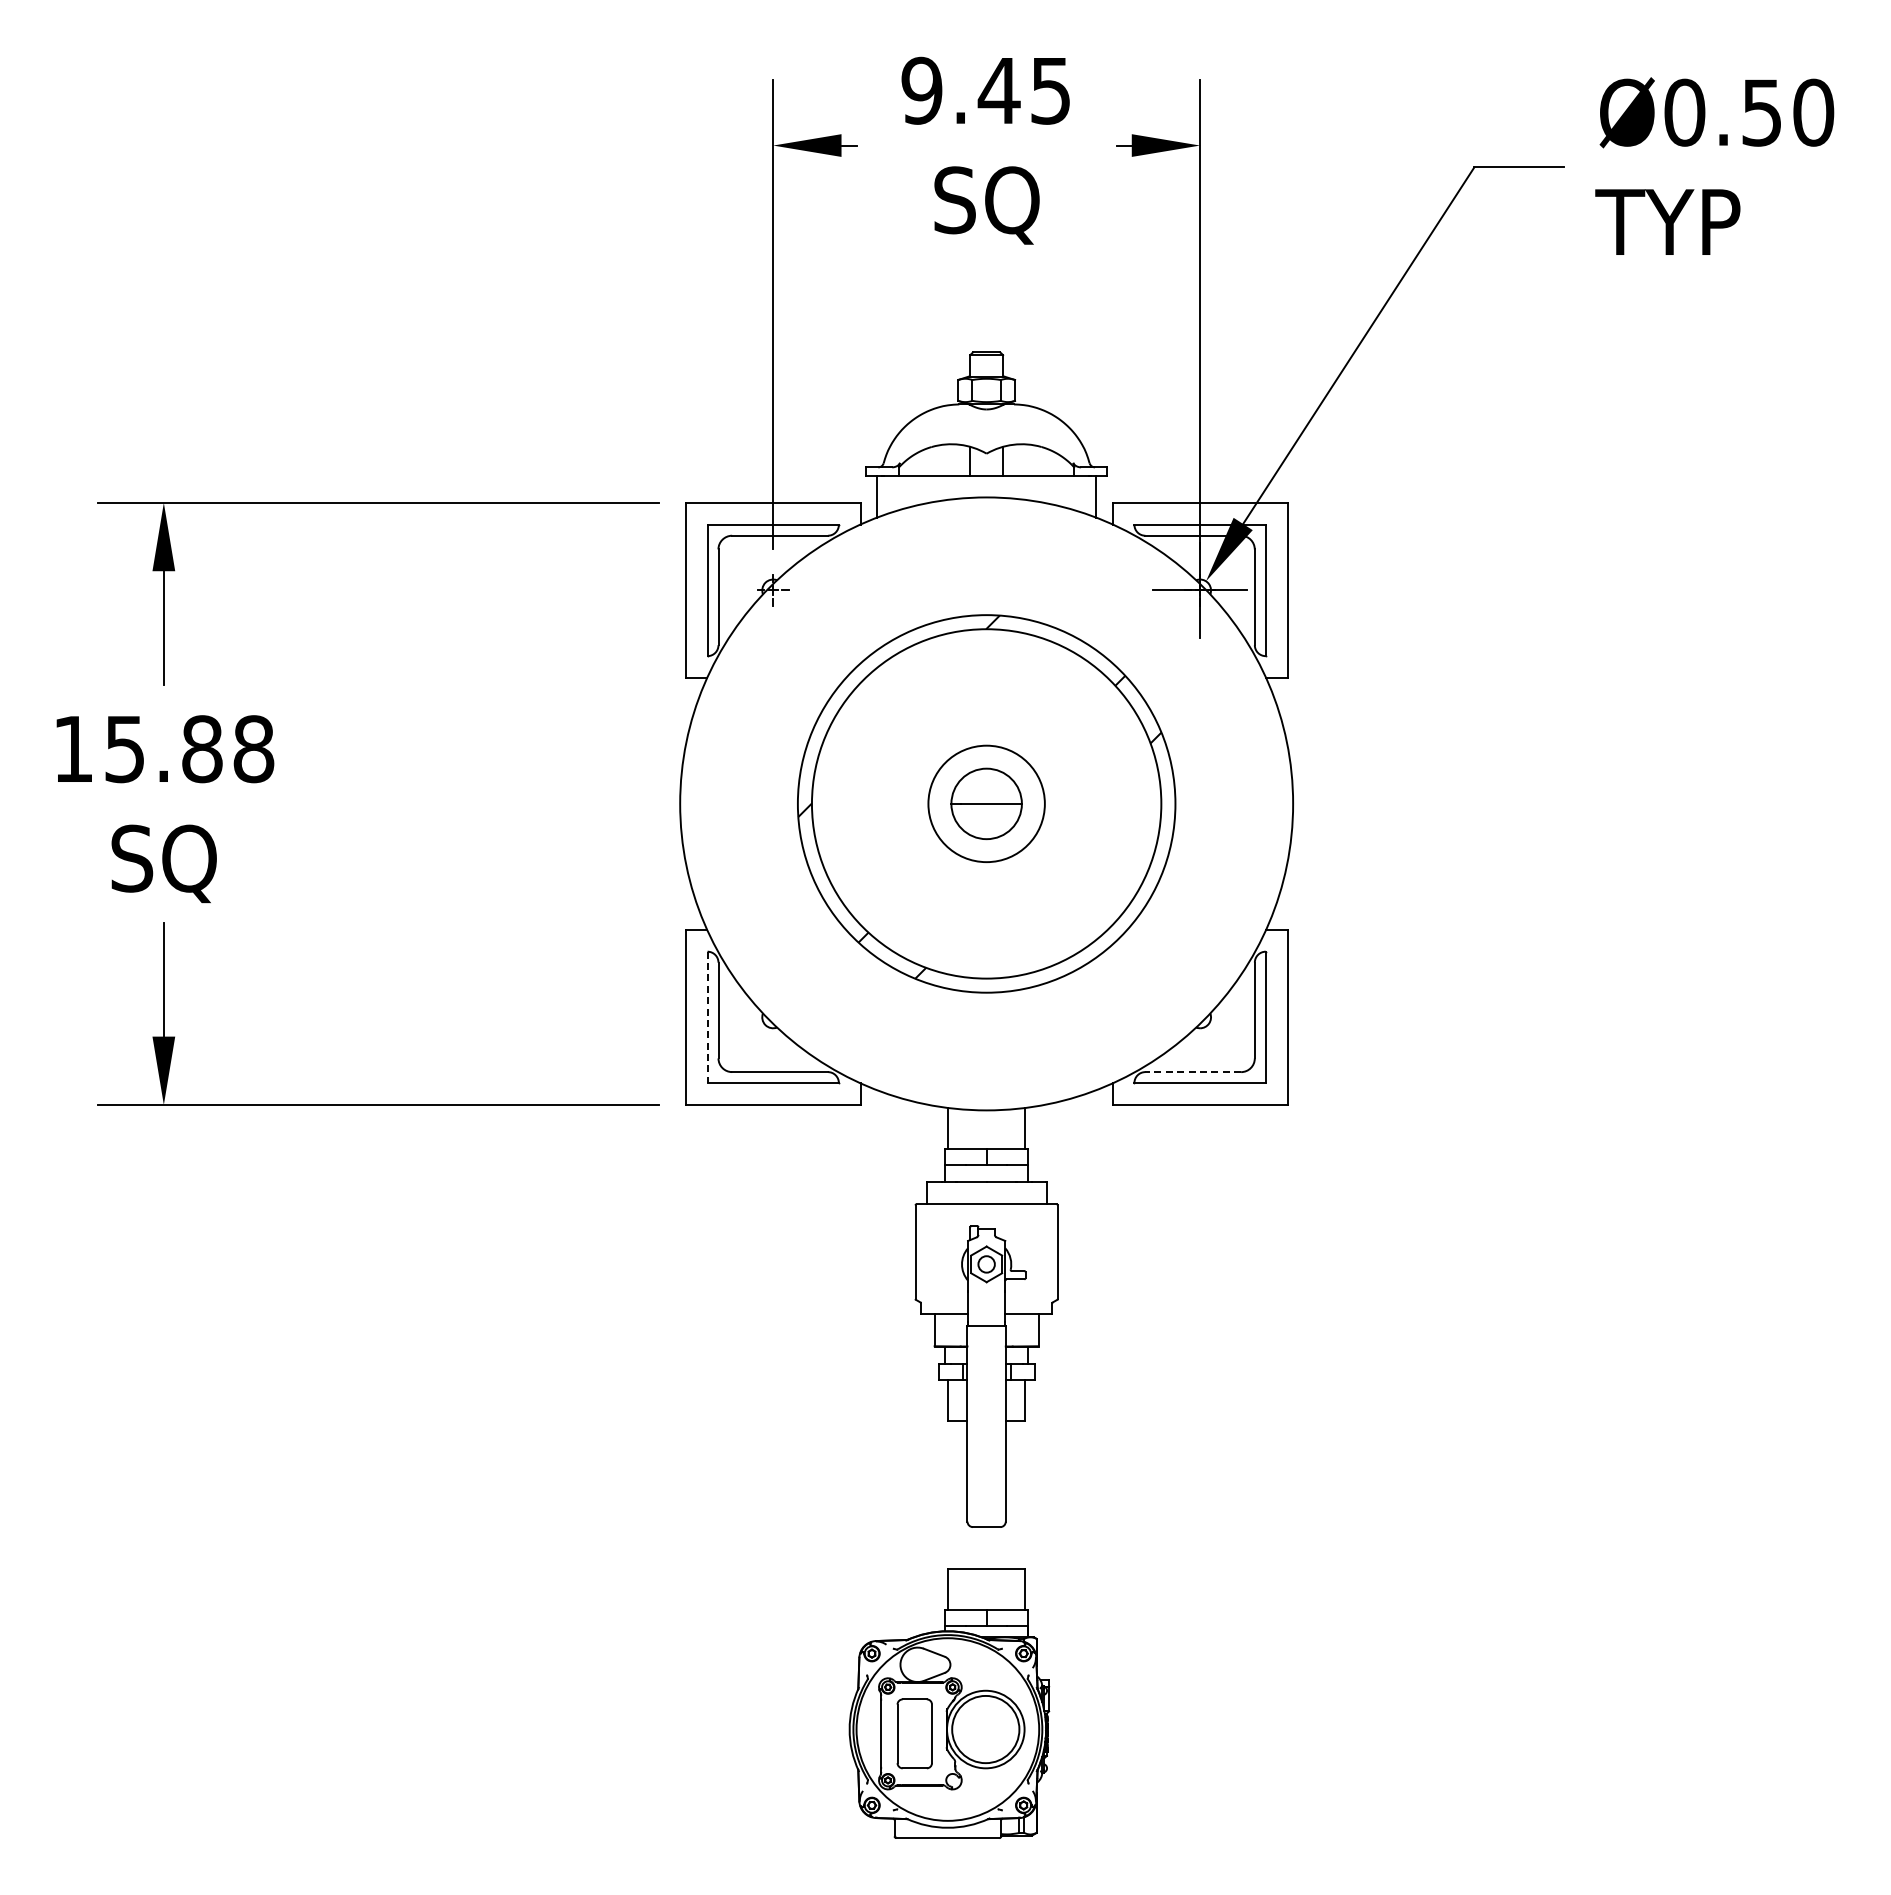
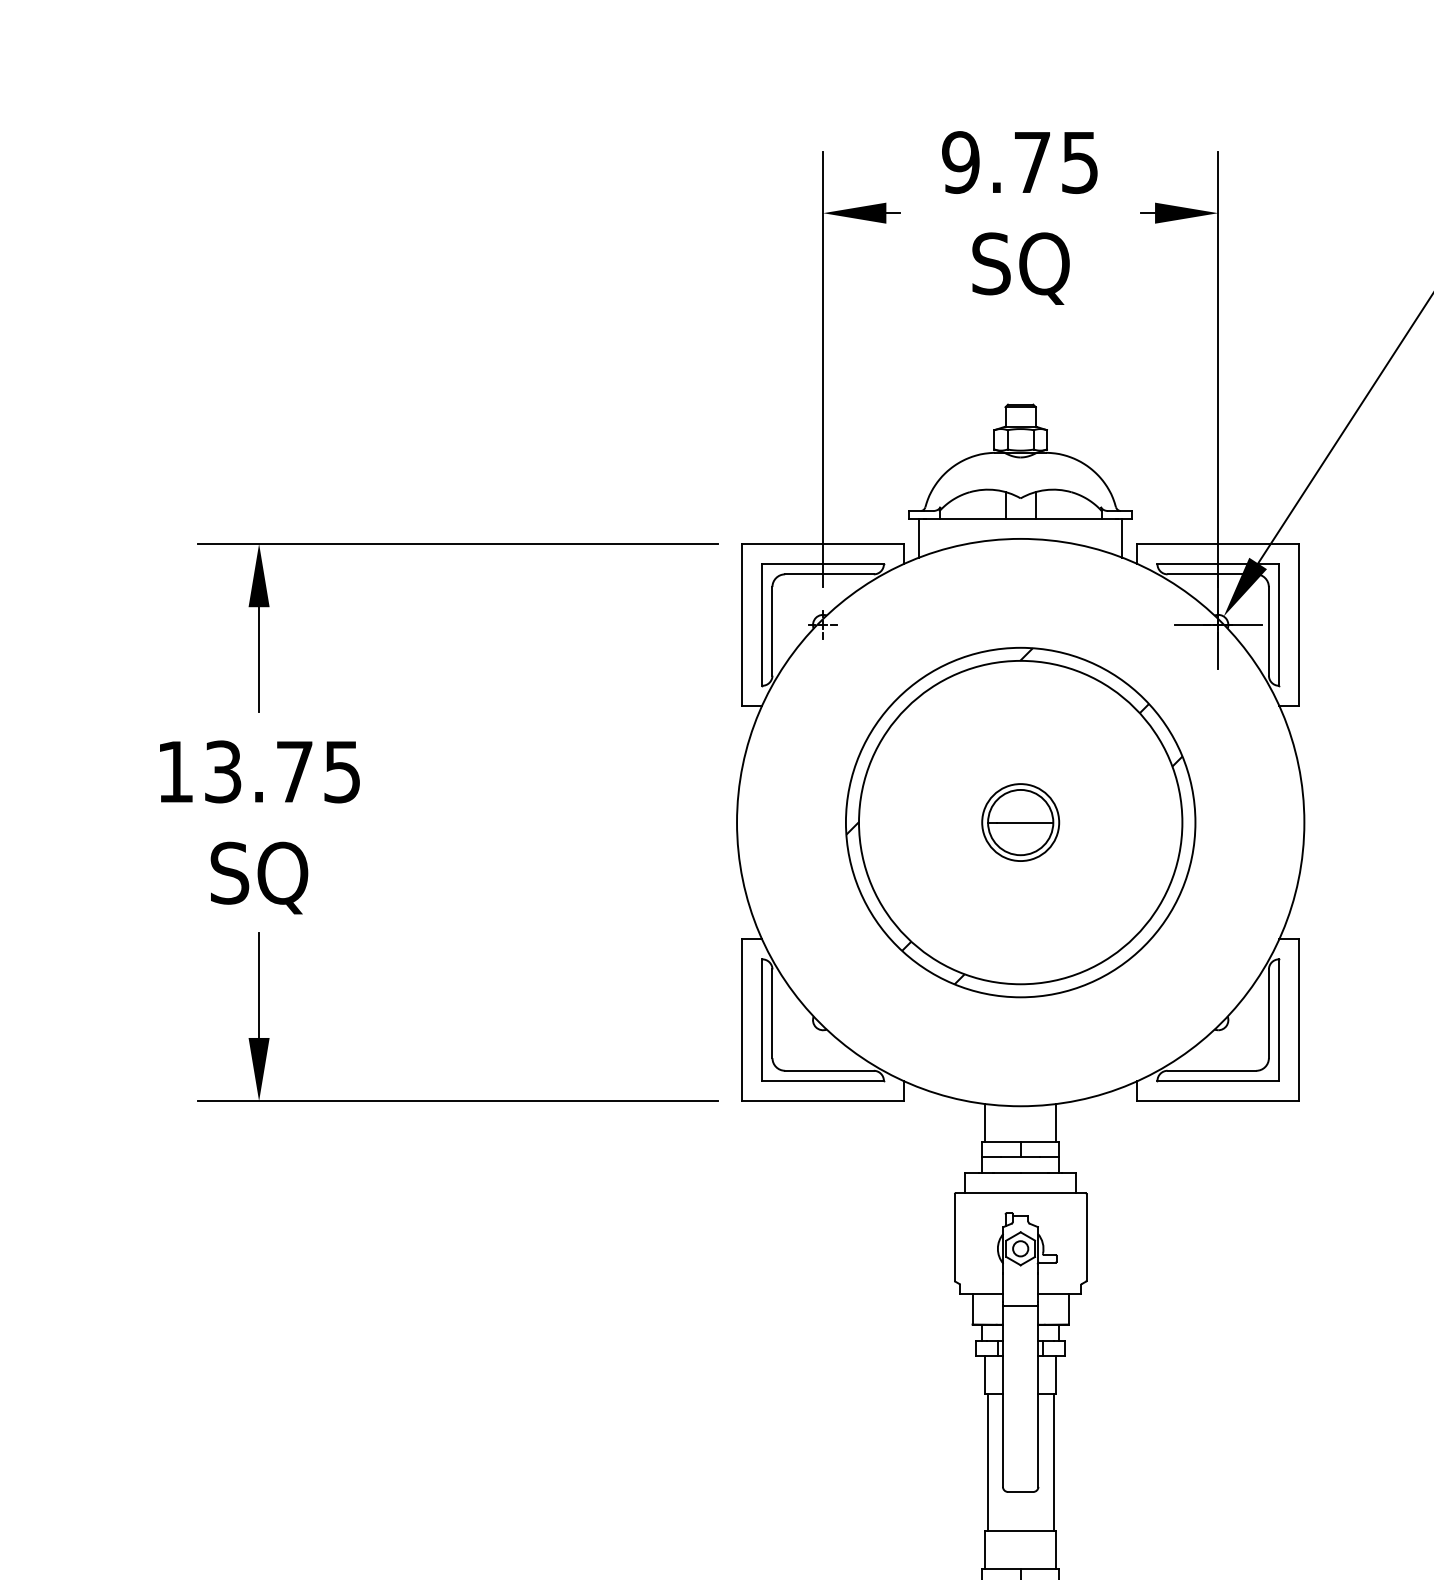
text: (998, 90) -> (1031, 162), 9.45 -> 9.75
text: (189, 749) -> (282, 772), 15.88 -> 13.75
circle: (986, 803) -> (1020, 822), size x0.71
line: (707, 1017) -> (762, 1020), dashed -> solid
line: (1193, 1072) -> (1212, 1071), dashed -> solid
line: (950, 1494) -> (987, 1461), added
line: (1022, 1494) -> (1053, 1461), added

